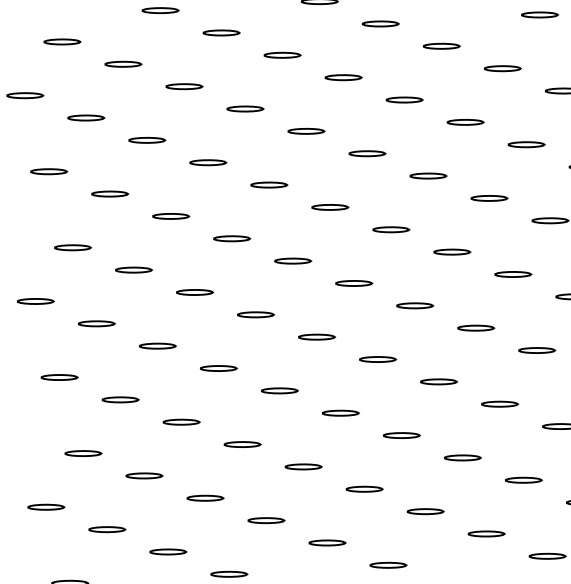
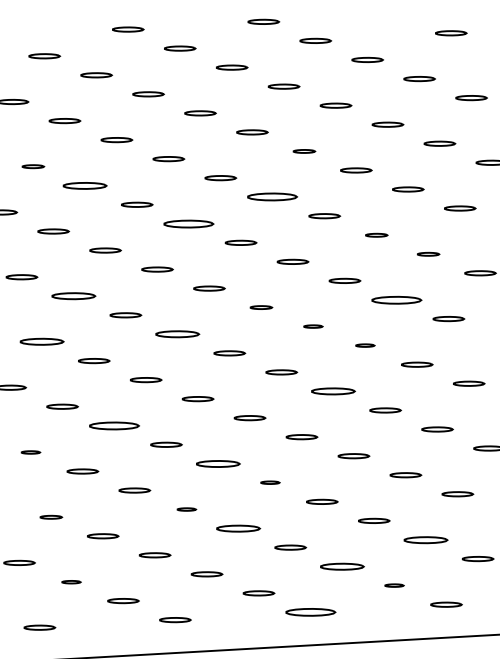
part: (380, 24) -> (304, 151), size x0.7
part: (62, 41) -> (33, 166), size x0.7
part: (123, 63) -> (85, 185), size x1.4
part: (343, 78) -> (272, 197), size x1.6
part: (245, 108) -> (189, 223), size x1.6
part: (465, 122) -> (376, 235), size x0.7
part: (526, 145) -> (428, 254), size x0.7
part: (109, 194) -> (73, 296), size x1.4
part: (489, 197) -> (396, 299), size x1.6
part: (330, 207) -> (261, 307), size x0.7
part: (391, 229) -> (313, 326), size x0.6
part: (231, 238) -> (177, 334), size x1.4
part: (73, 248) -> (42, 342), size x1.4
part: (452, 251) -> (365, 345), size x0.6
part: (415, 305) -> (333, 391), size x1.4
part: (157, 345) -> (114, 425), size x1.6
part: (59, 377) -> (30, 452), size x0.6
part: (279, 390) -> (218, 463), size x1.4
part: (341, 412) -> (270, 482), size x0.6
part: (242, 444) -> (186, 509), size x0.6
part: (83, 453) -> (51, 517), size x0.7
part: (303, 466) -> (238, 528), size x1.4
part: (524, 479) -> (426, 539), size x1.4
part: (425, 511) -> (342, 566), size x1.4
part: (107, 530) -> (71, 582), size x0.6
part: (486, 533) -> (394, 585), size x0.6
part: (388, 565) -> (310, 612), size x1.6

